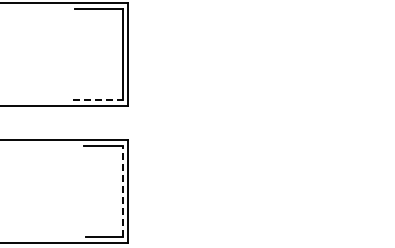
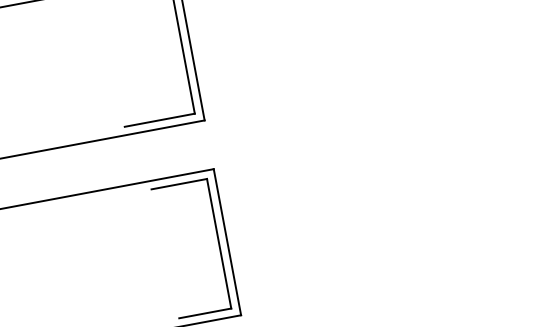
line: (97, 99) -> (159, 120), dashed -> solid
line: (122, 191) -> (219, 244), dashed -> solid

